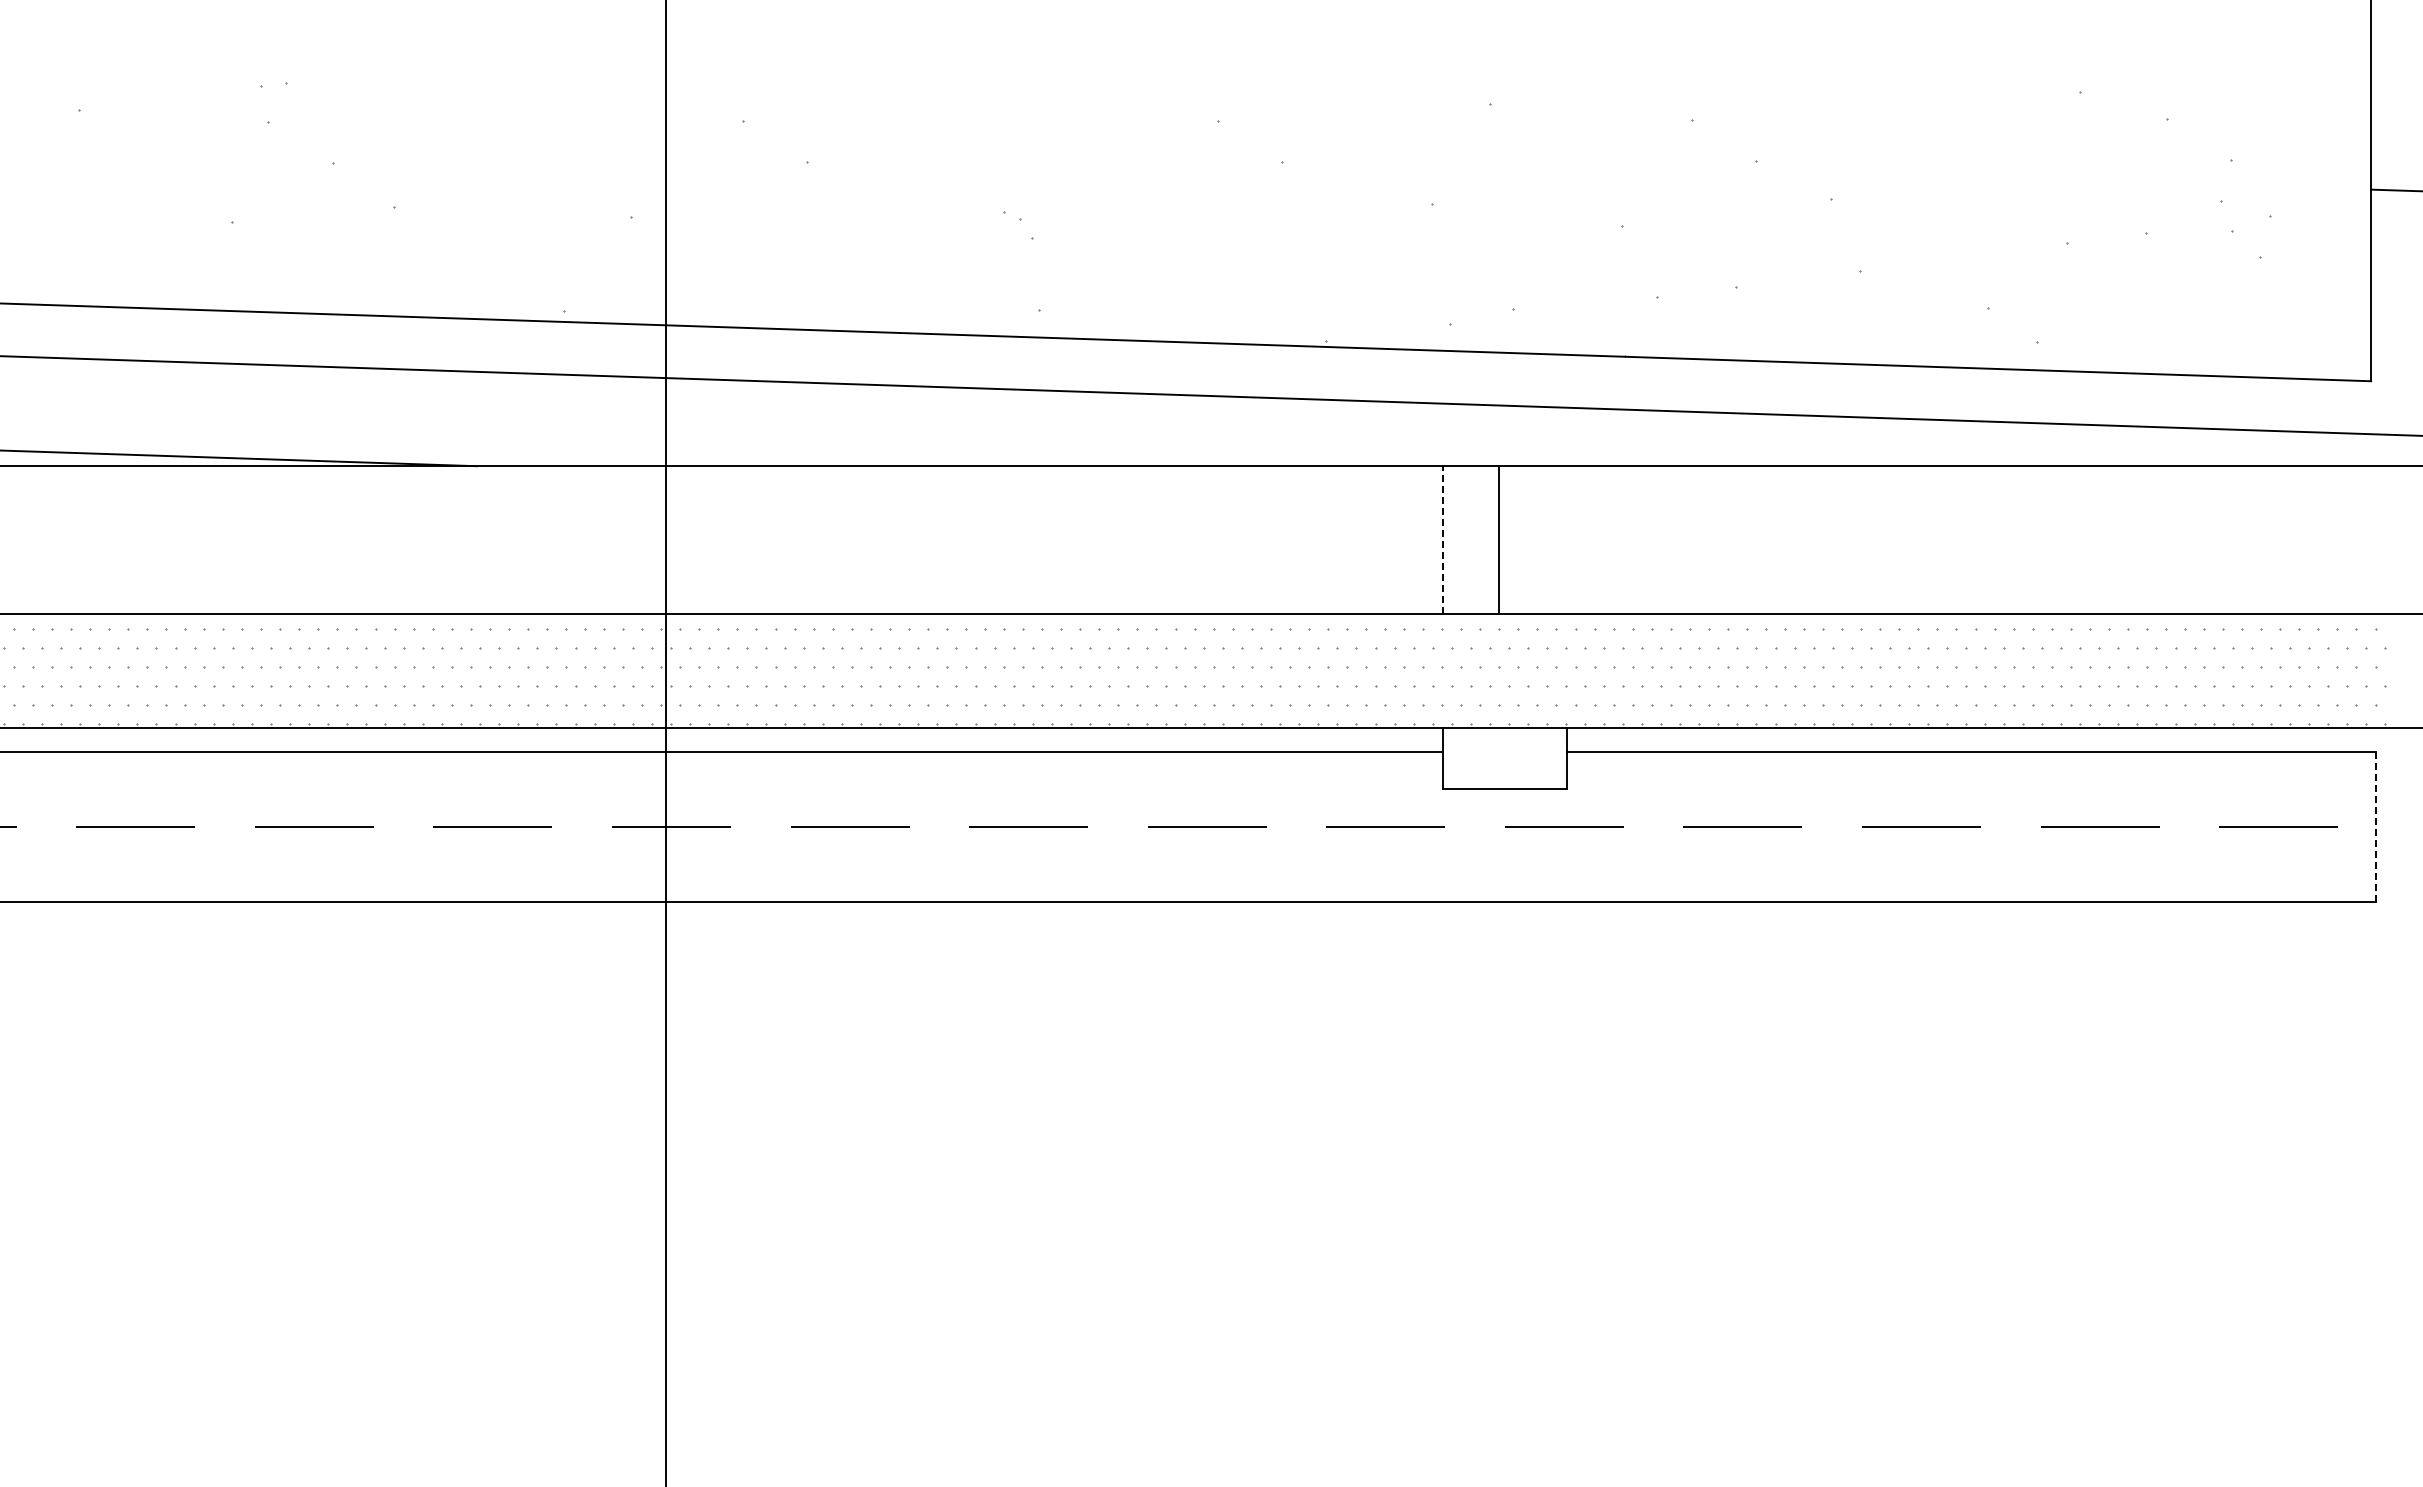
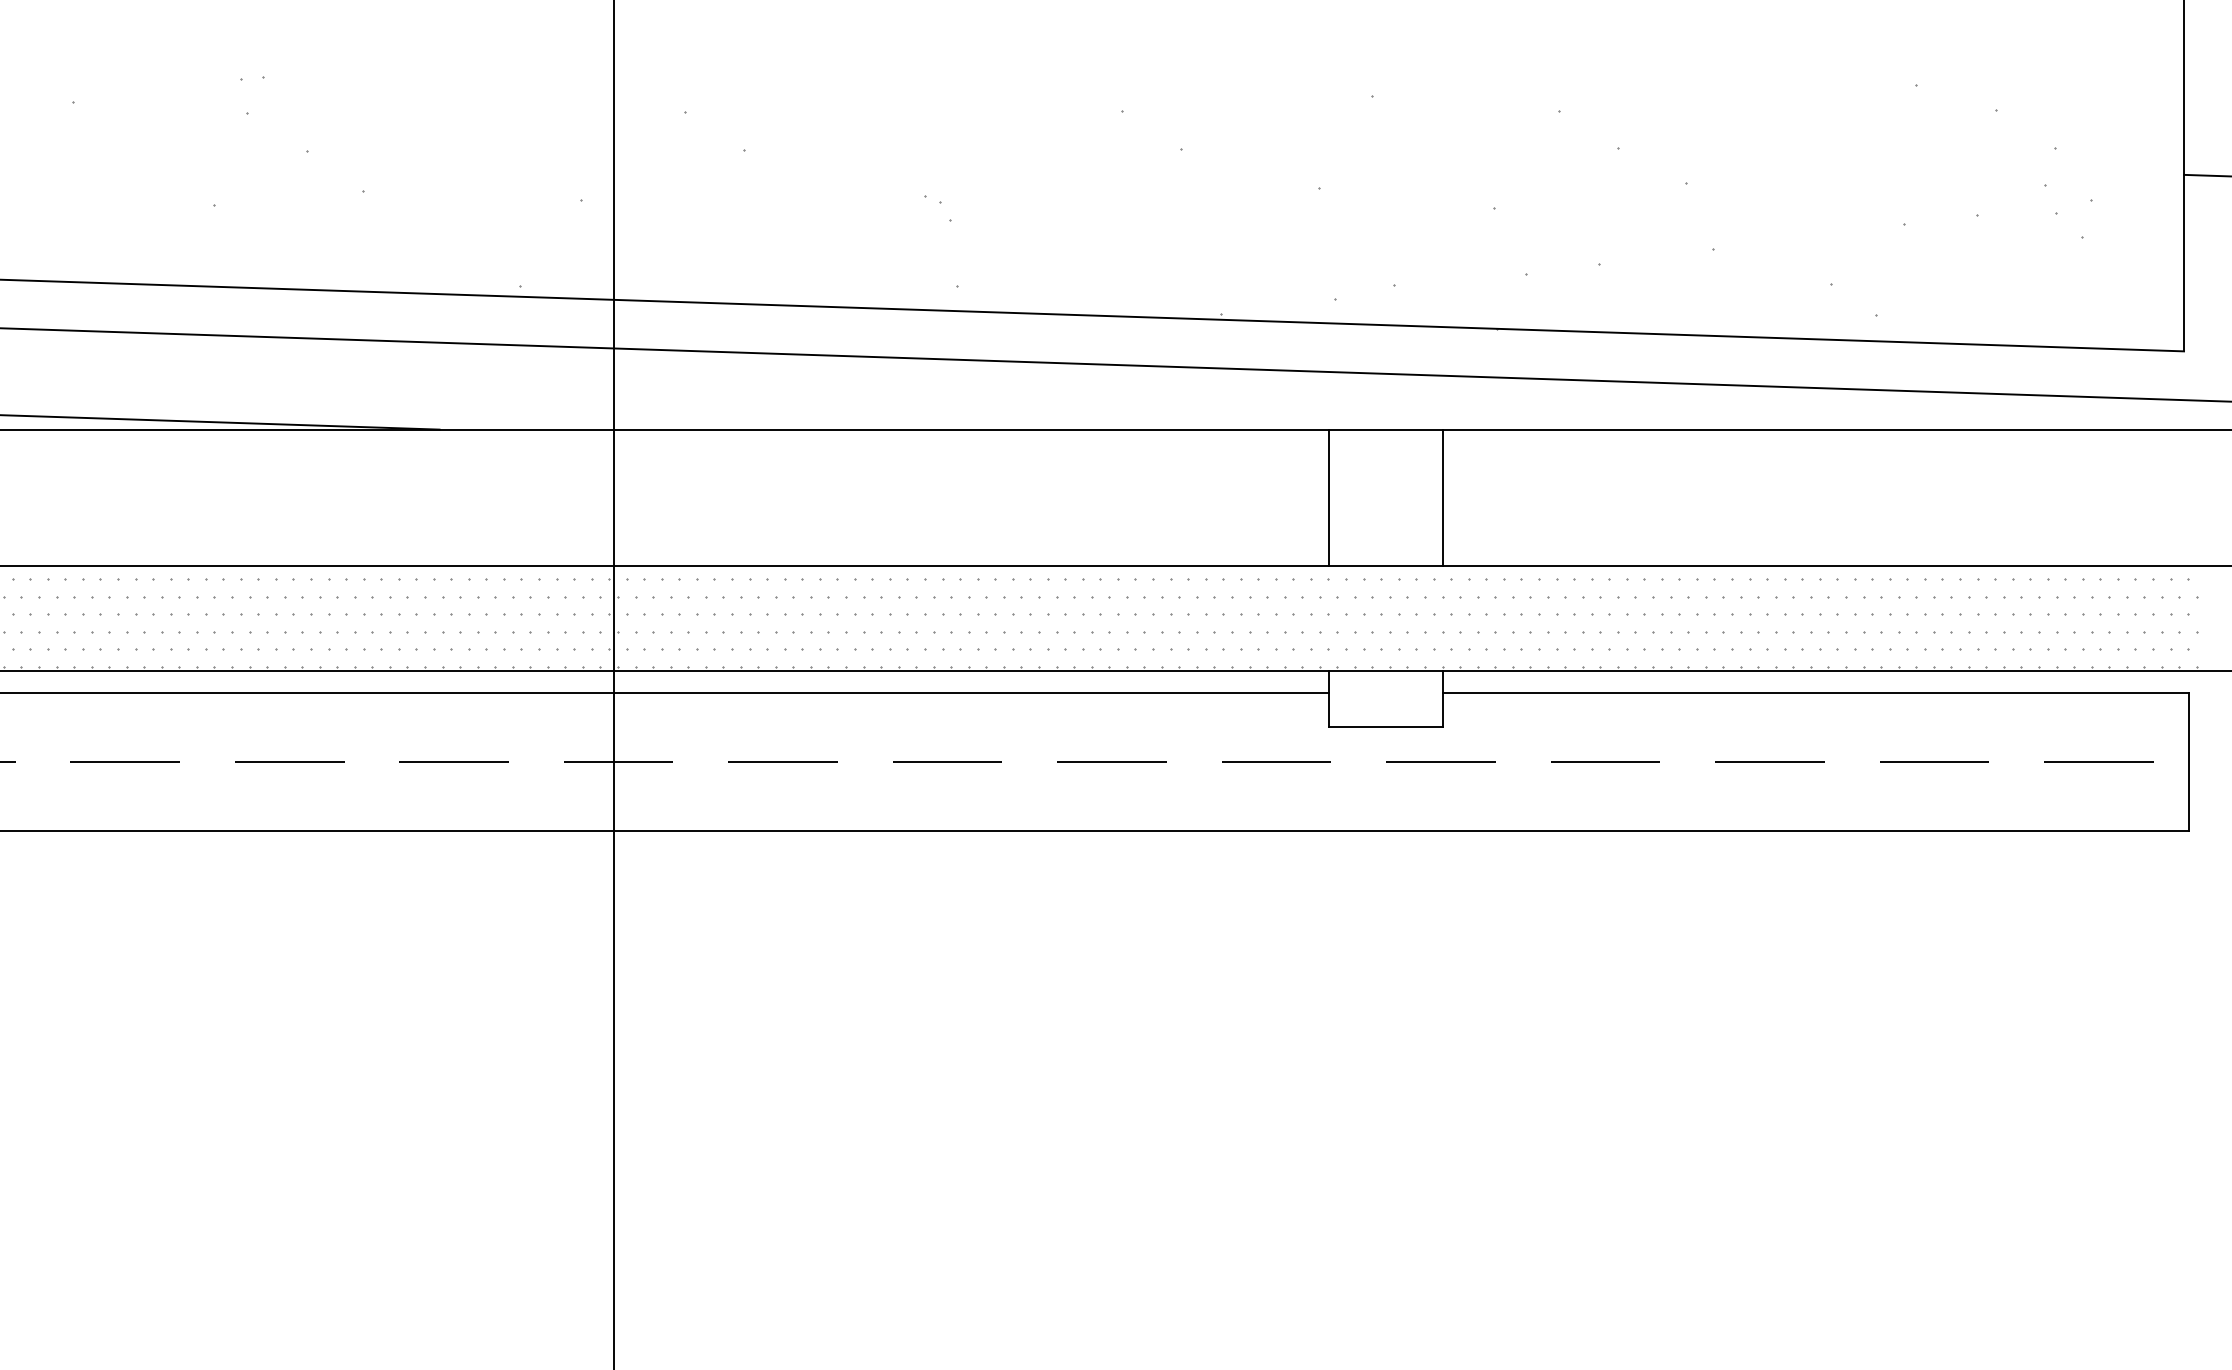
line: (1442, 540) -> (1328, 498), dashed -> solid
line: (1498, 540) -> (1442, 498), moved
line: (2376, 826) -> (2188, 761), dashed -> solid

